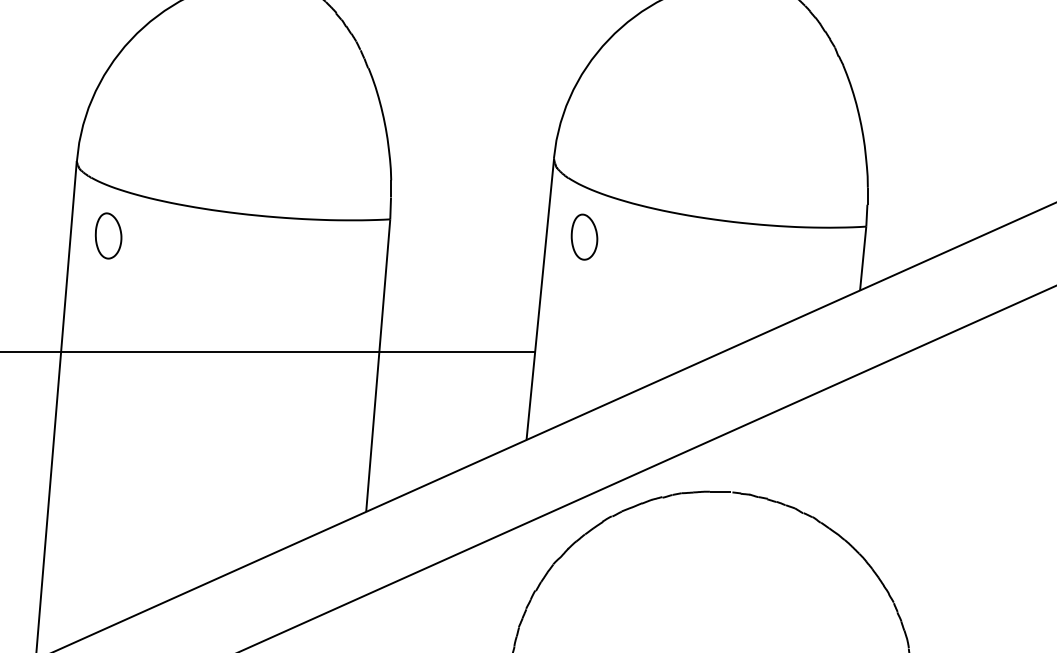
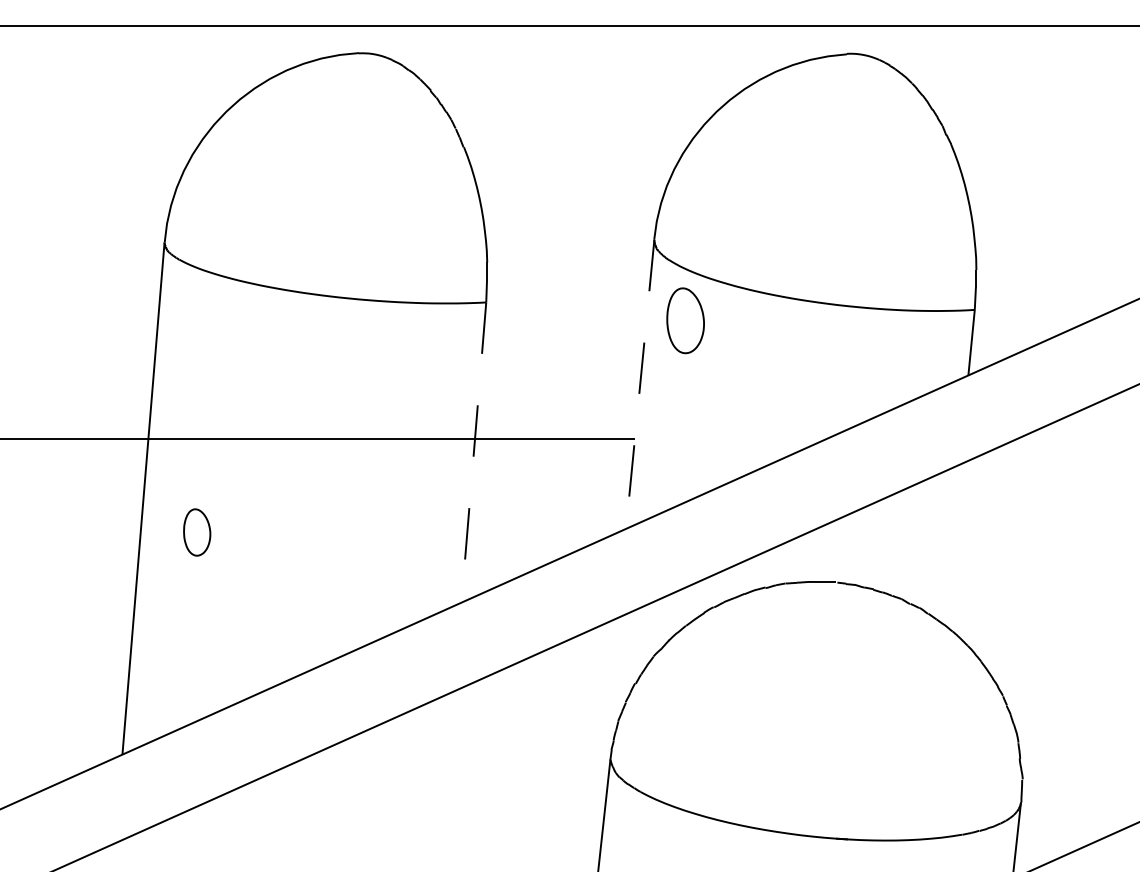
part: (108, 235) -> (197, 532), moved
part: (584, 236) -> (685, 320), size x1.4
line: (540, 299) -> (640, 384), solid -> dashed
line: (377, 365) -> (473, 452), solid -> dashed

